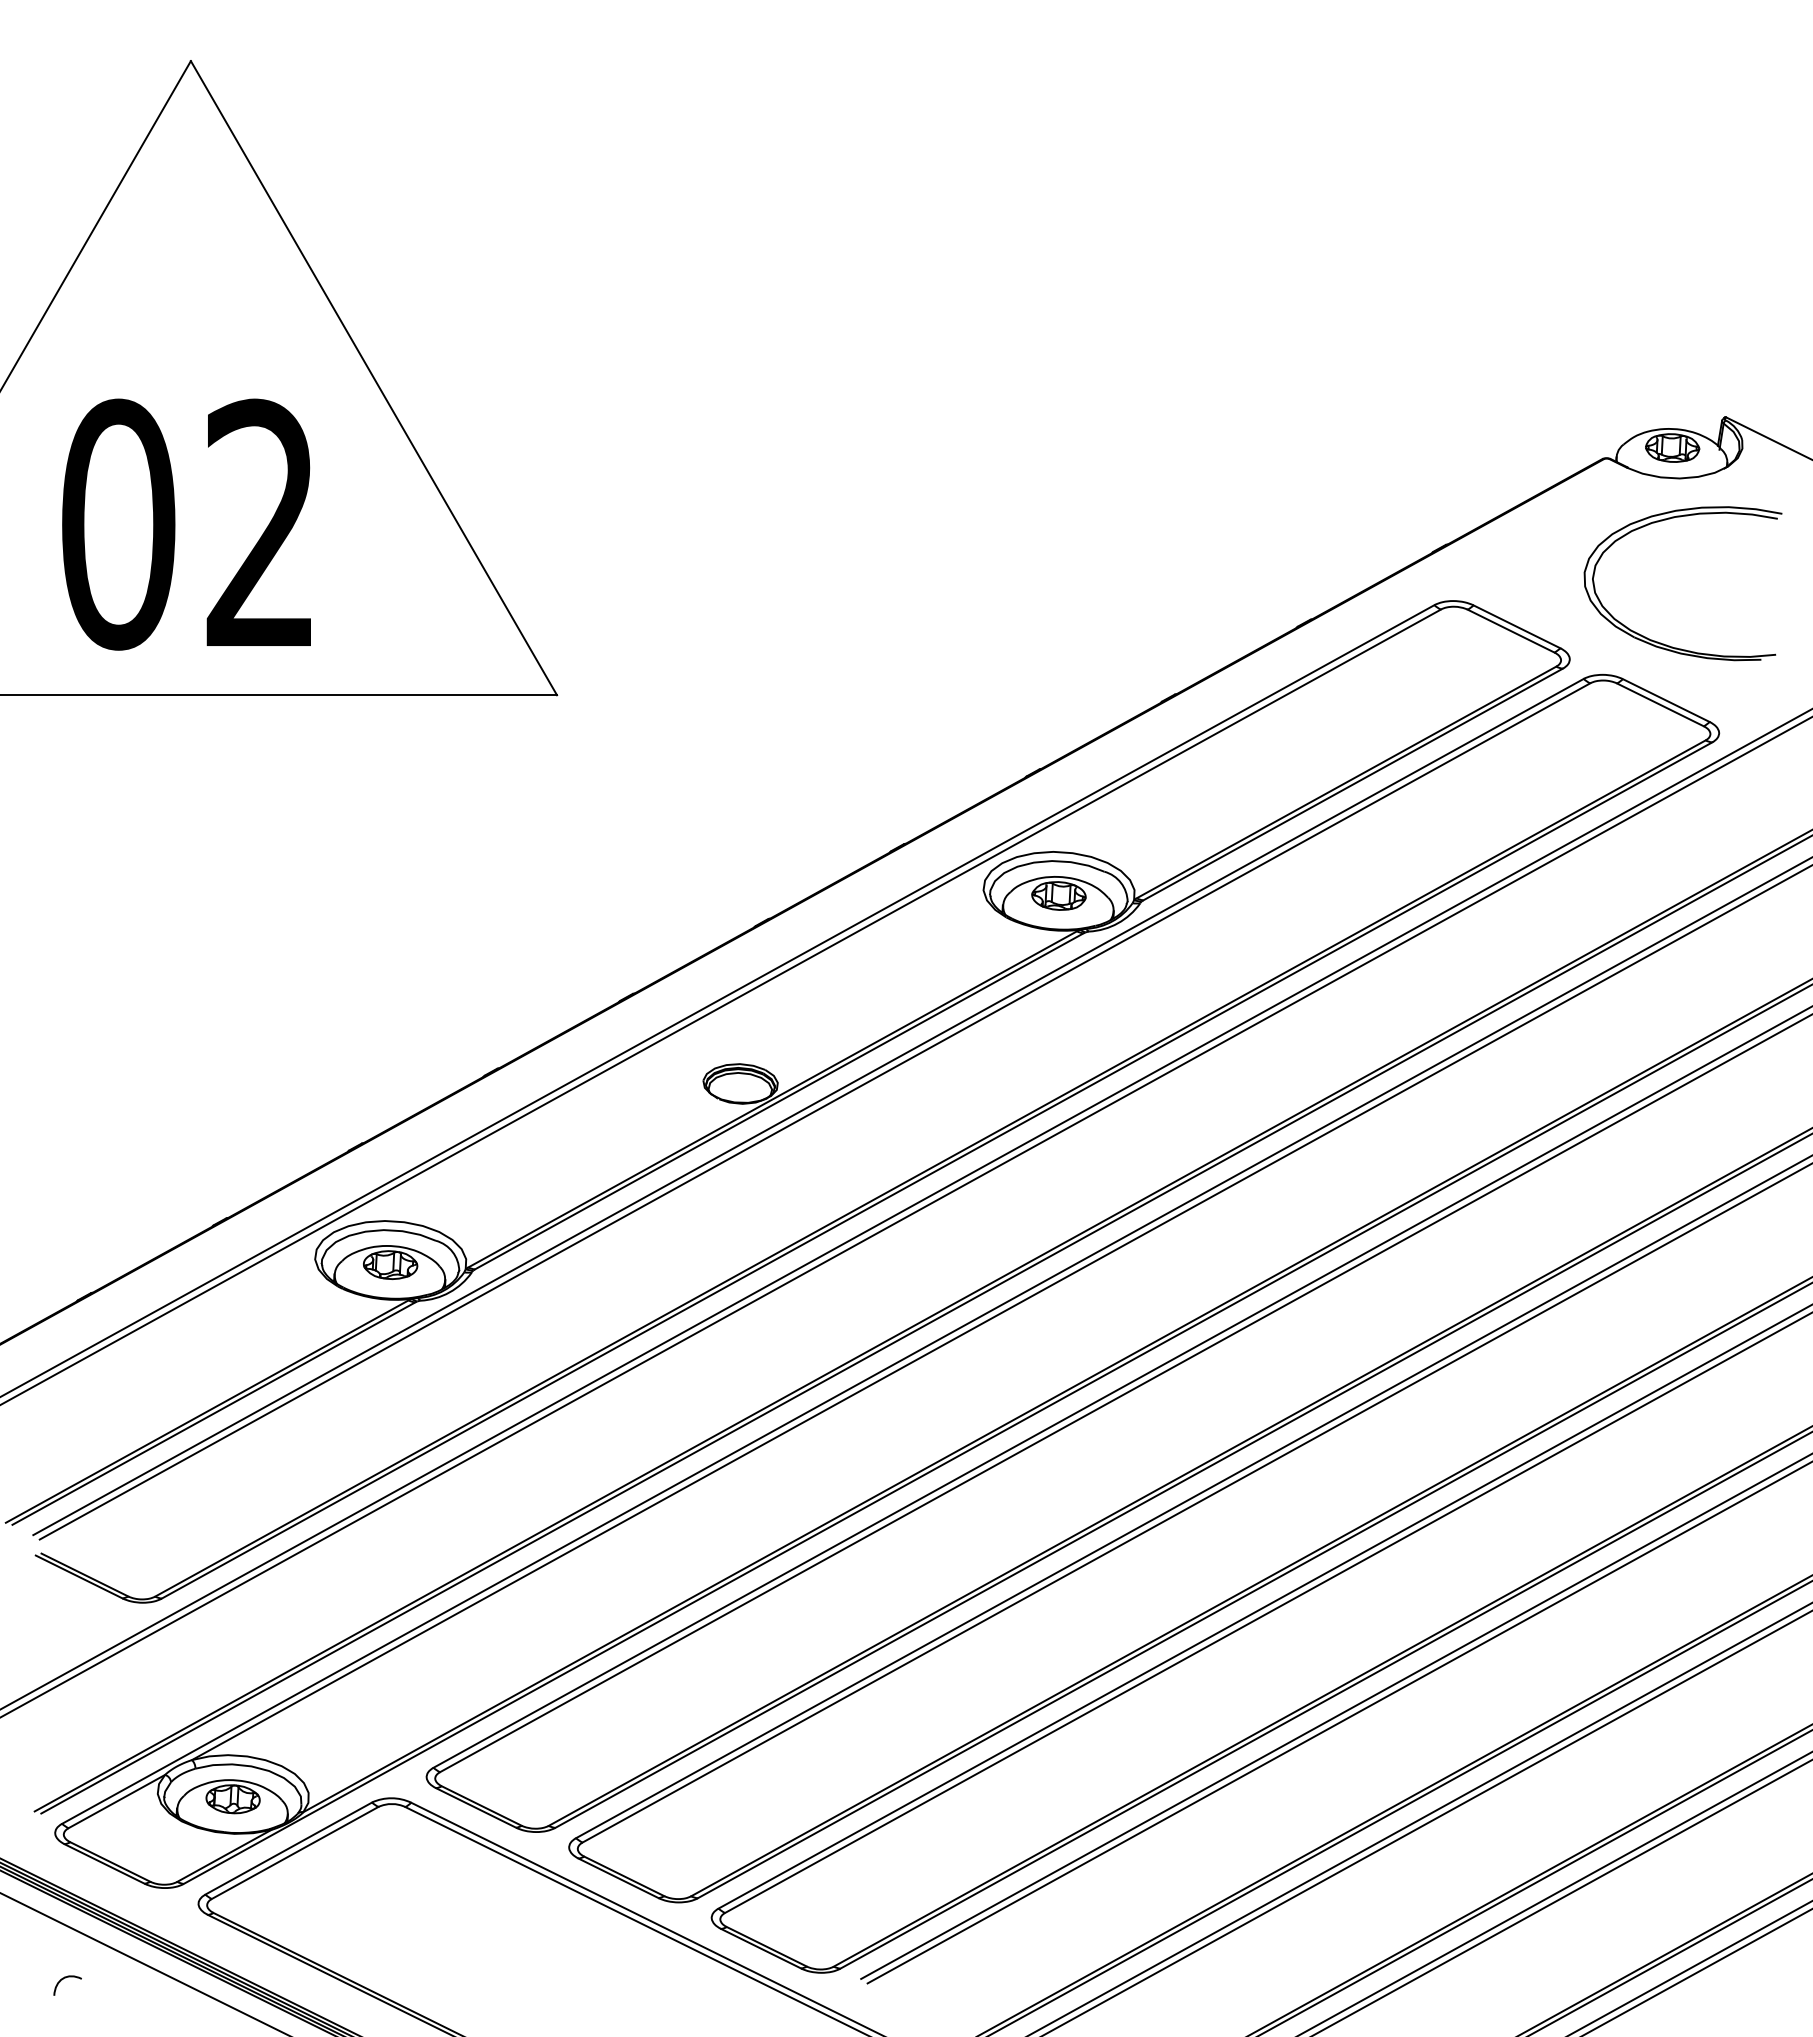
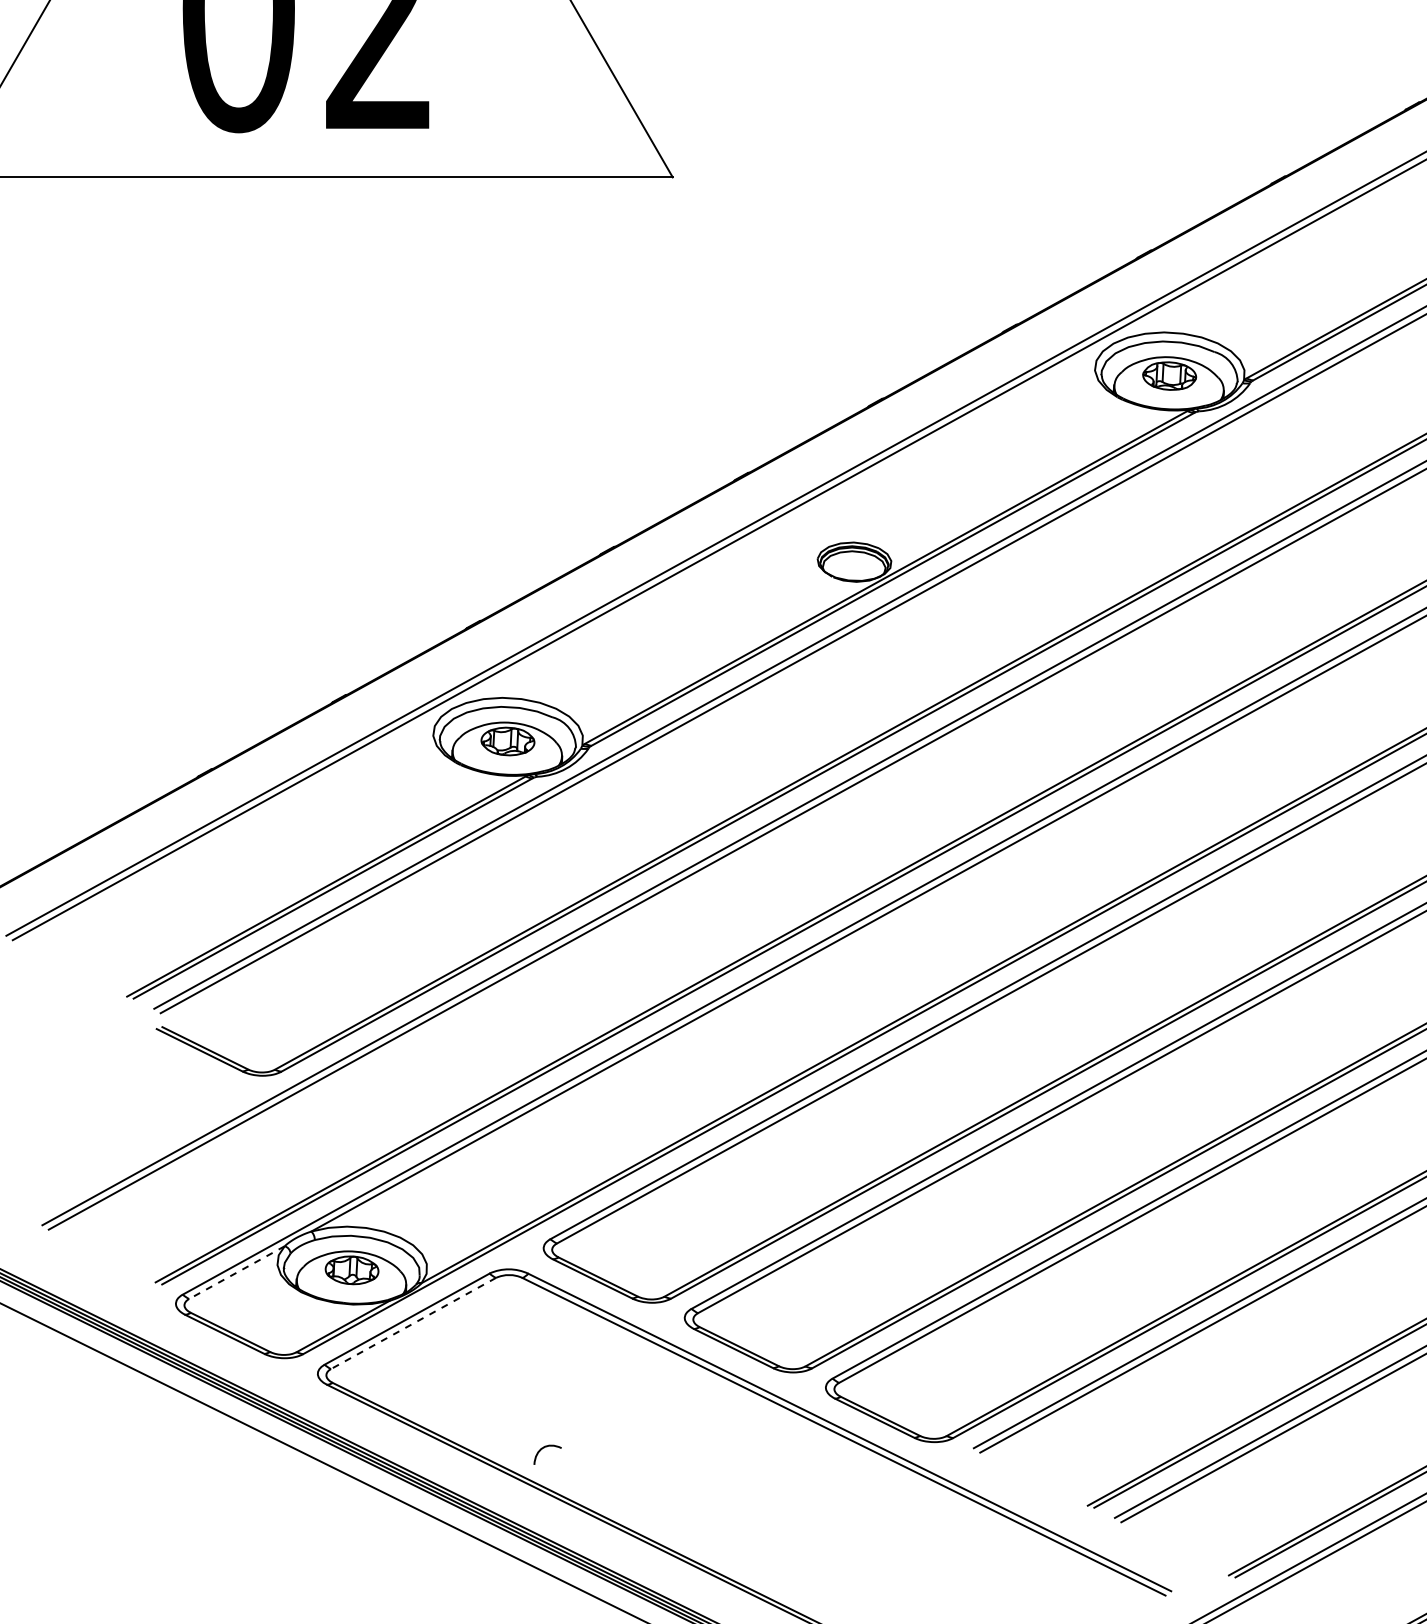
line: (116, 1801) -> (236, 1272), solid -> dashed
line: (294, 1853) -> (412, 1324), solid -> dashed
curve: (62, 1980) -> (542, 1449), moved

